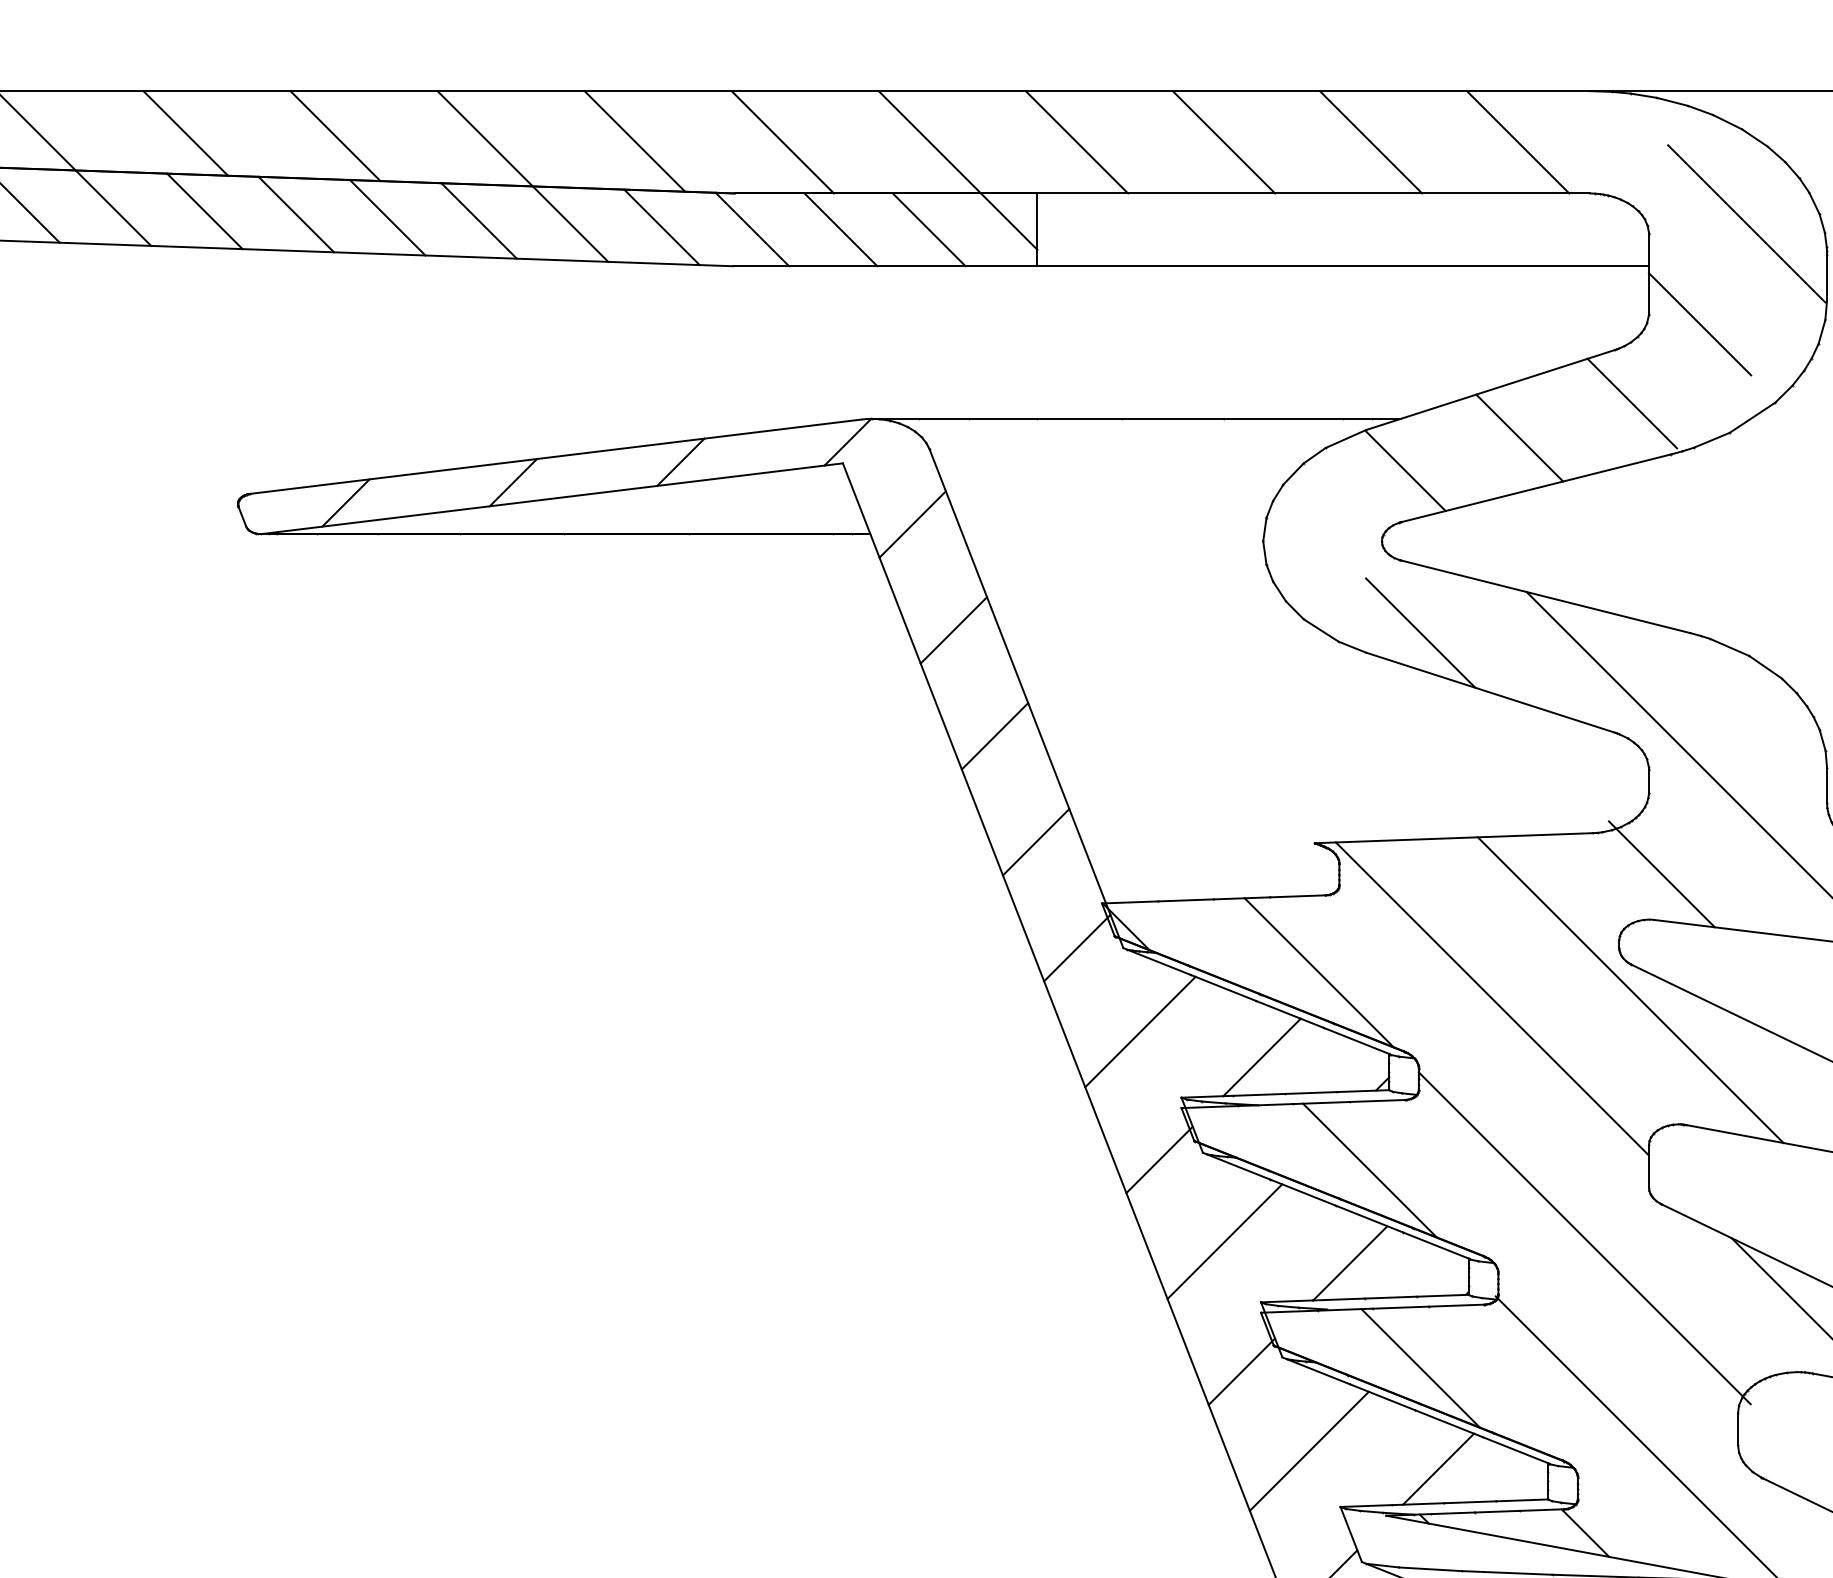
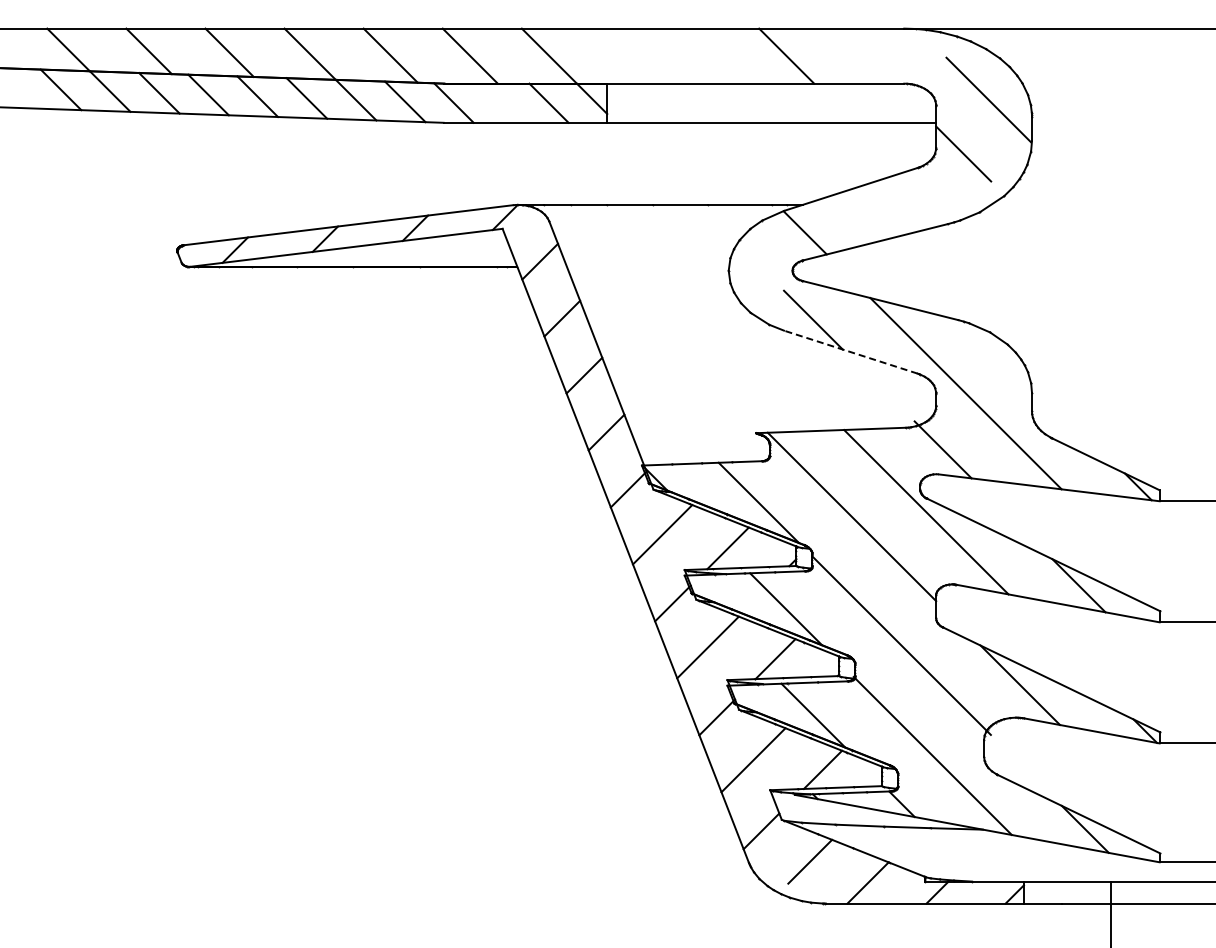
line: (1076, 141) -> (628, 55), removed
line: (1223, 141) -> (707, 55), removed
line: (1517, 141) -> (865, 55), removed
line: (840, 228) -> (501, 102), removed
line: (1632, 403) -> (927, 196), removed
line: (1519, 436) -> (866, 214), removed
line: (1489, 693) -> (850, 352), solid -> dashed

